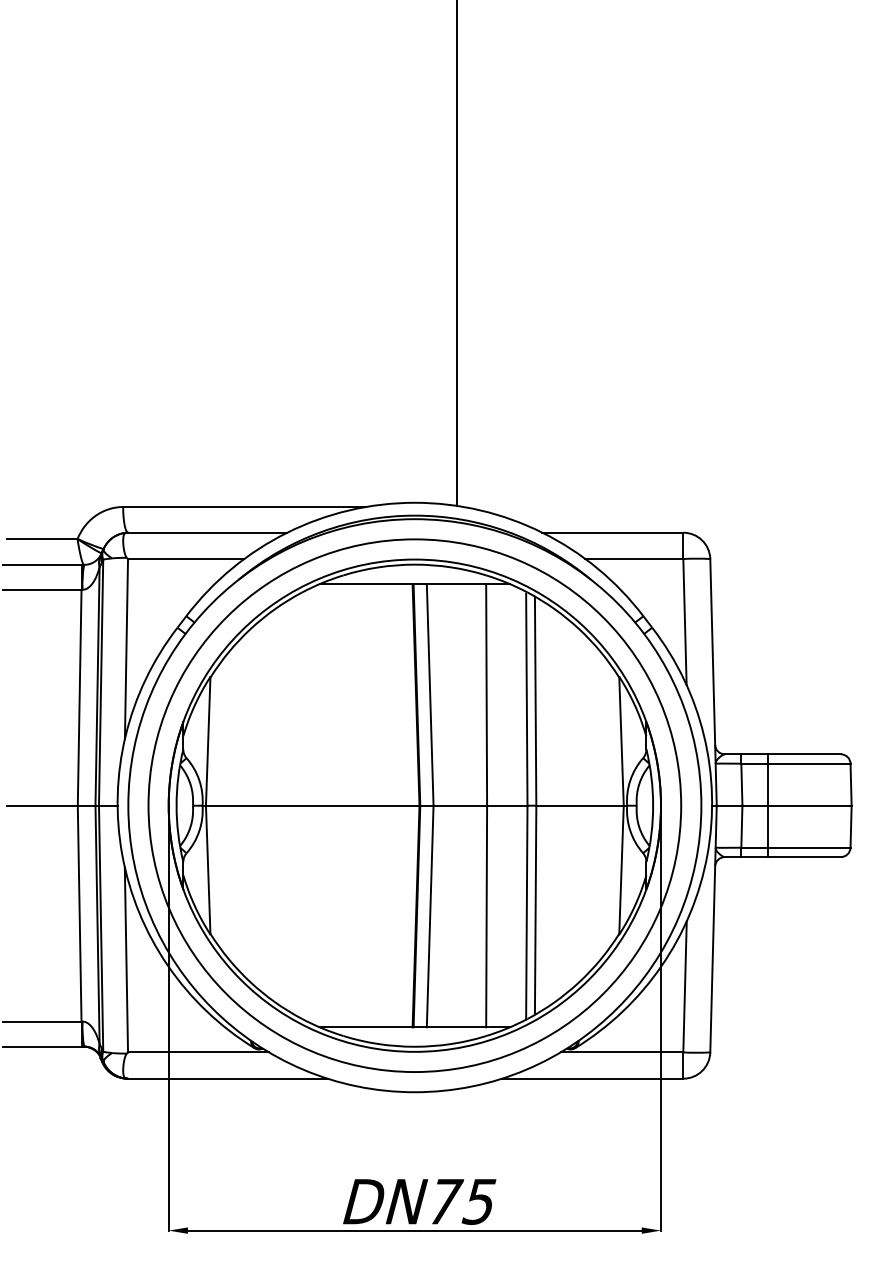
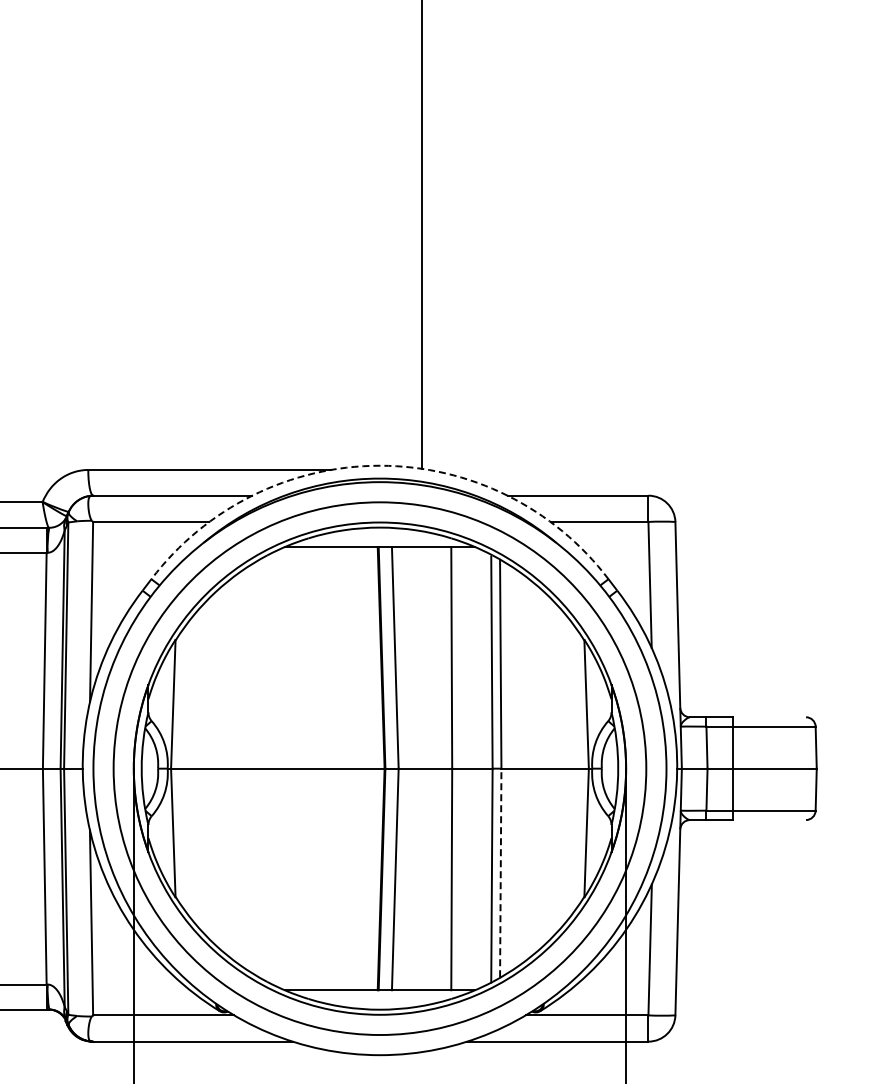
arc: (414, 502) -> (379, 465), solid -> dashed
line: (804, 754) -> (769, 717), removed
line: (804, 857) -> (769, 820), removed
line: (535, 910) -> (500, 873), solid -> dashed

